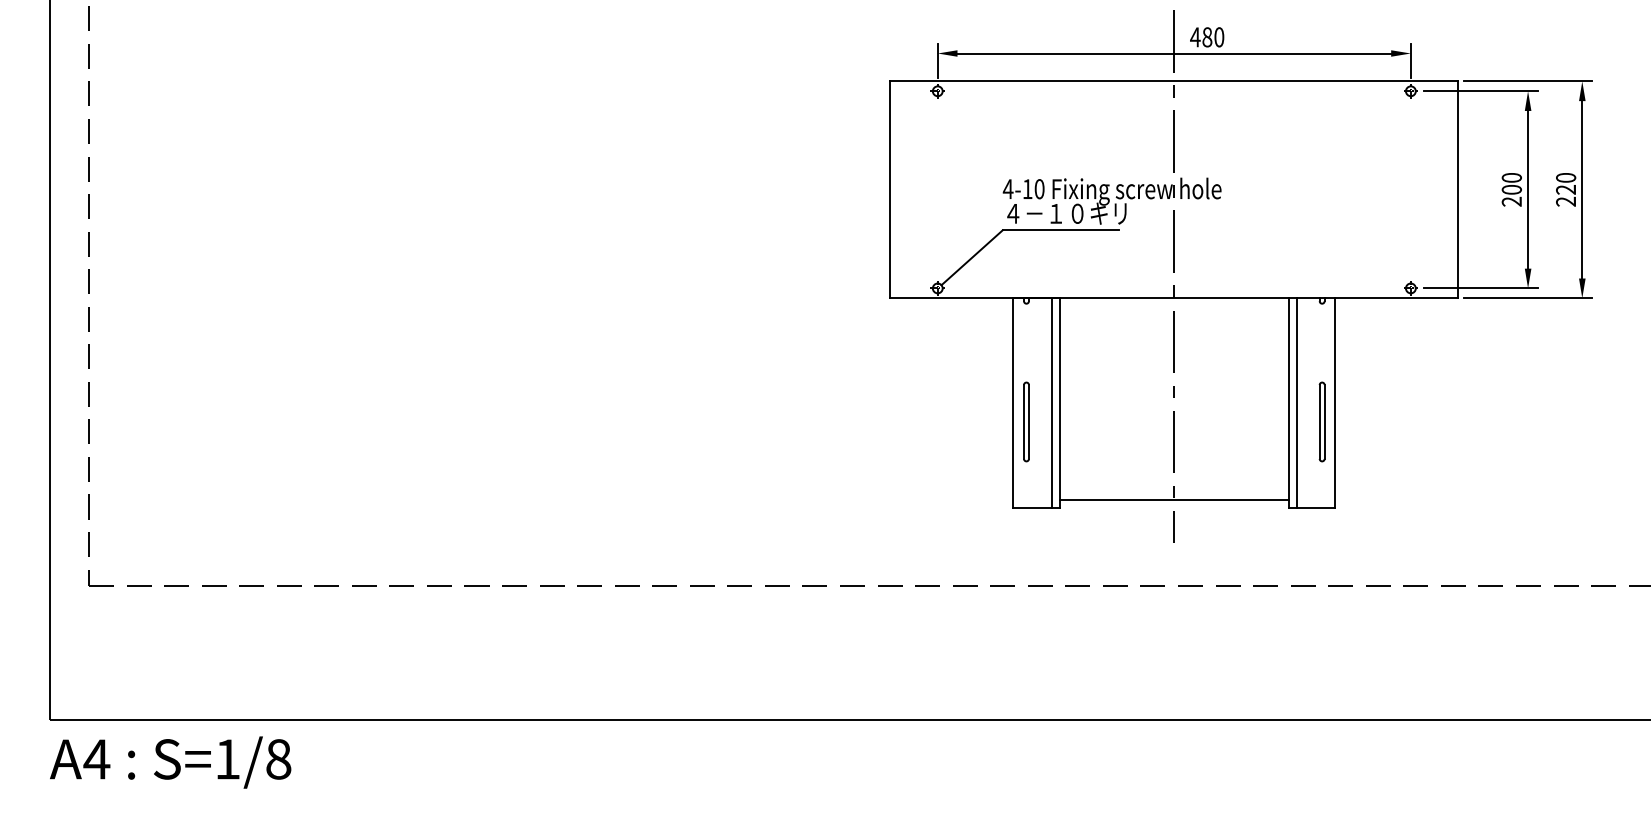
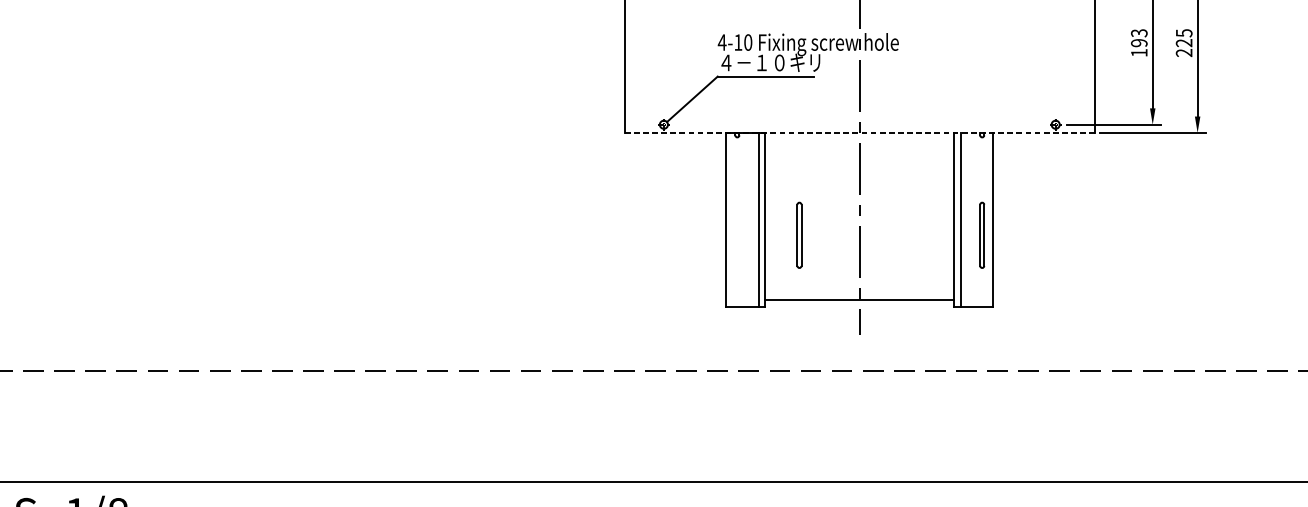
text: (1566, 178) -> (1184, 33), 220 -> 225
text: (1511, 189) -> (1139, 42), 200 -> 193
line: (1174, 298) -> (859, 133), solid -> dashed
part: (1026, 421) -> (799, 234), moved

